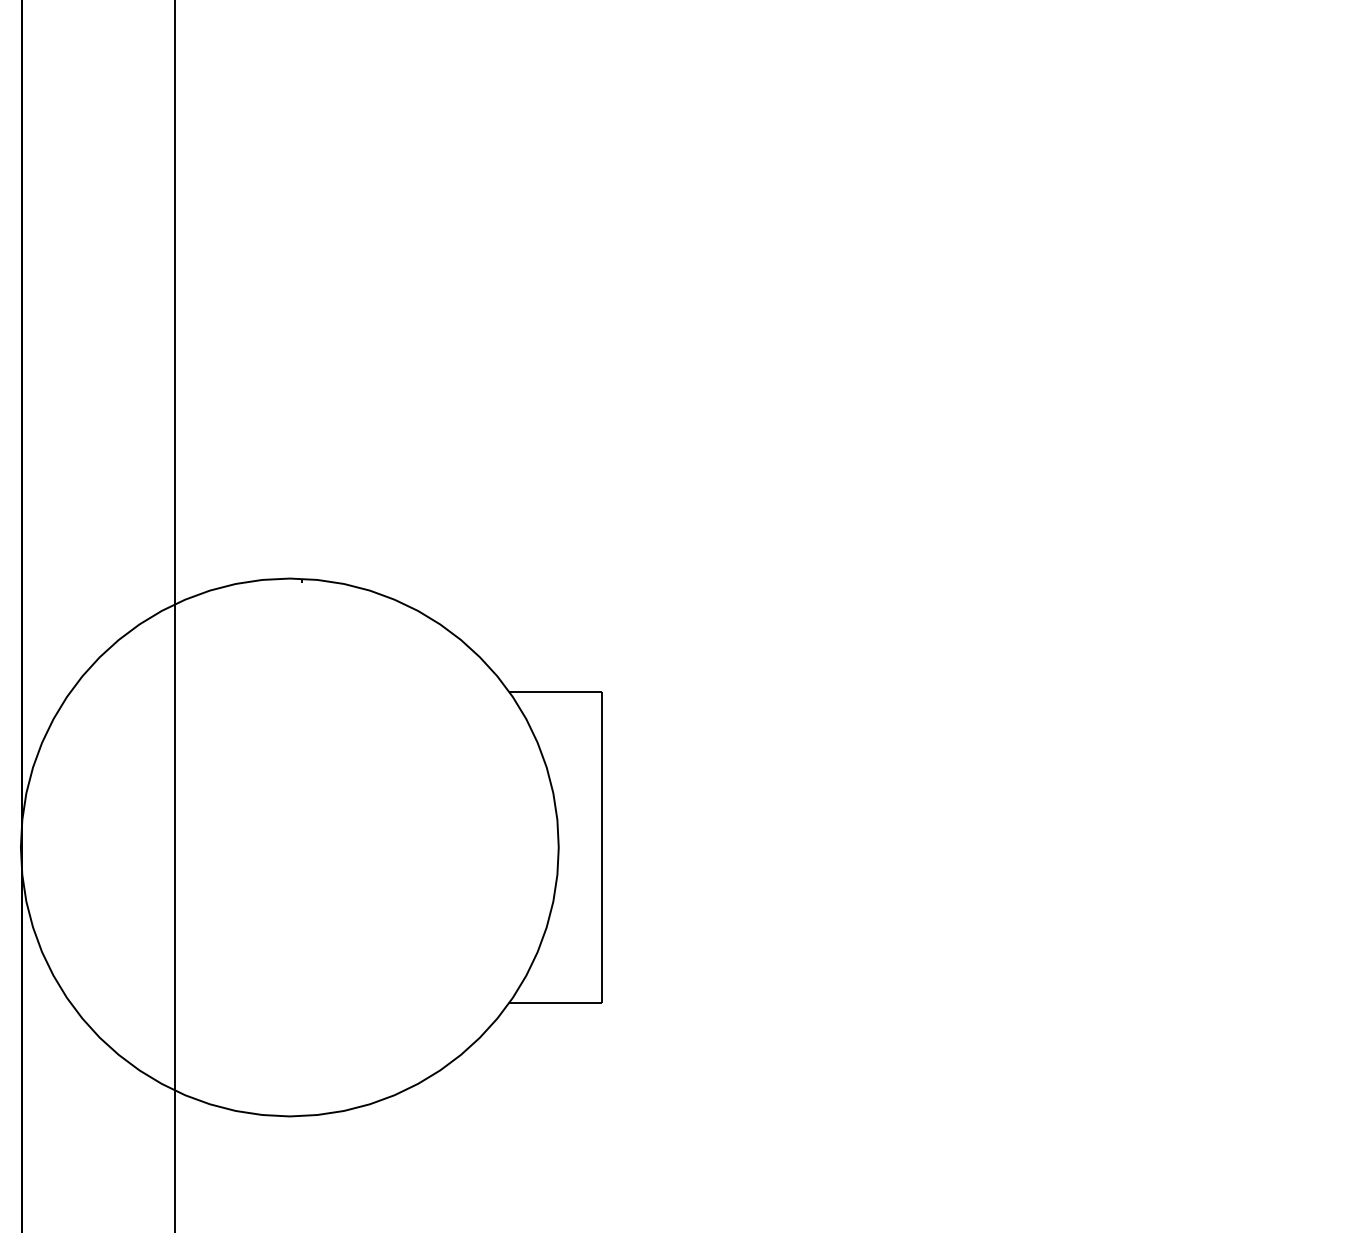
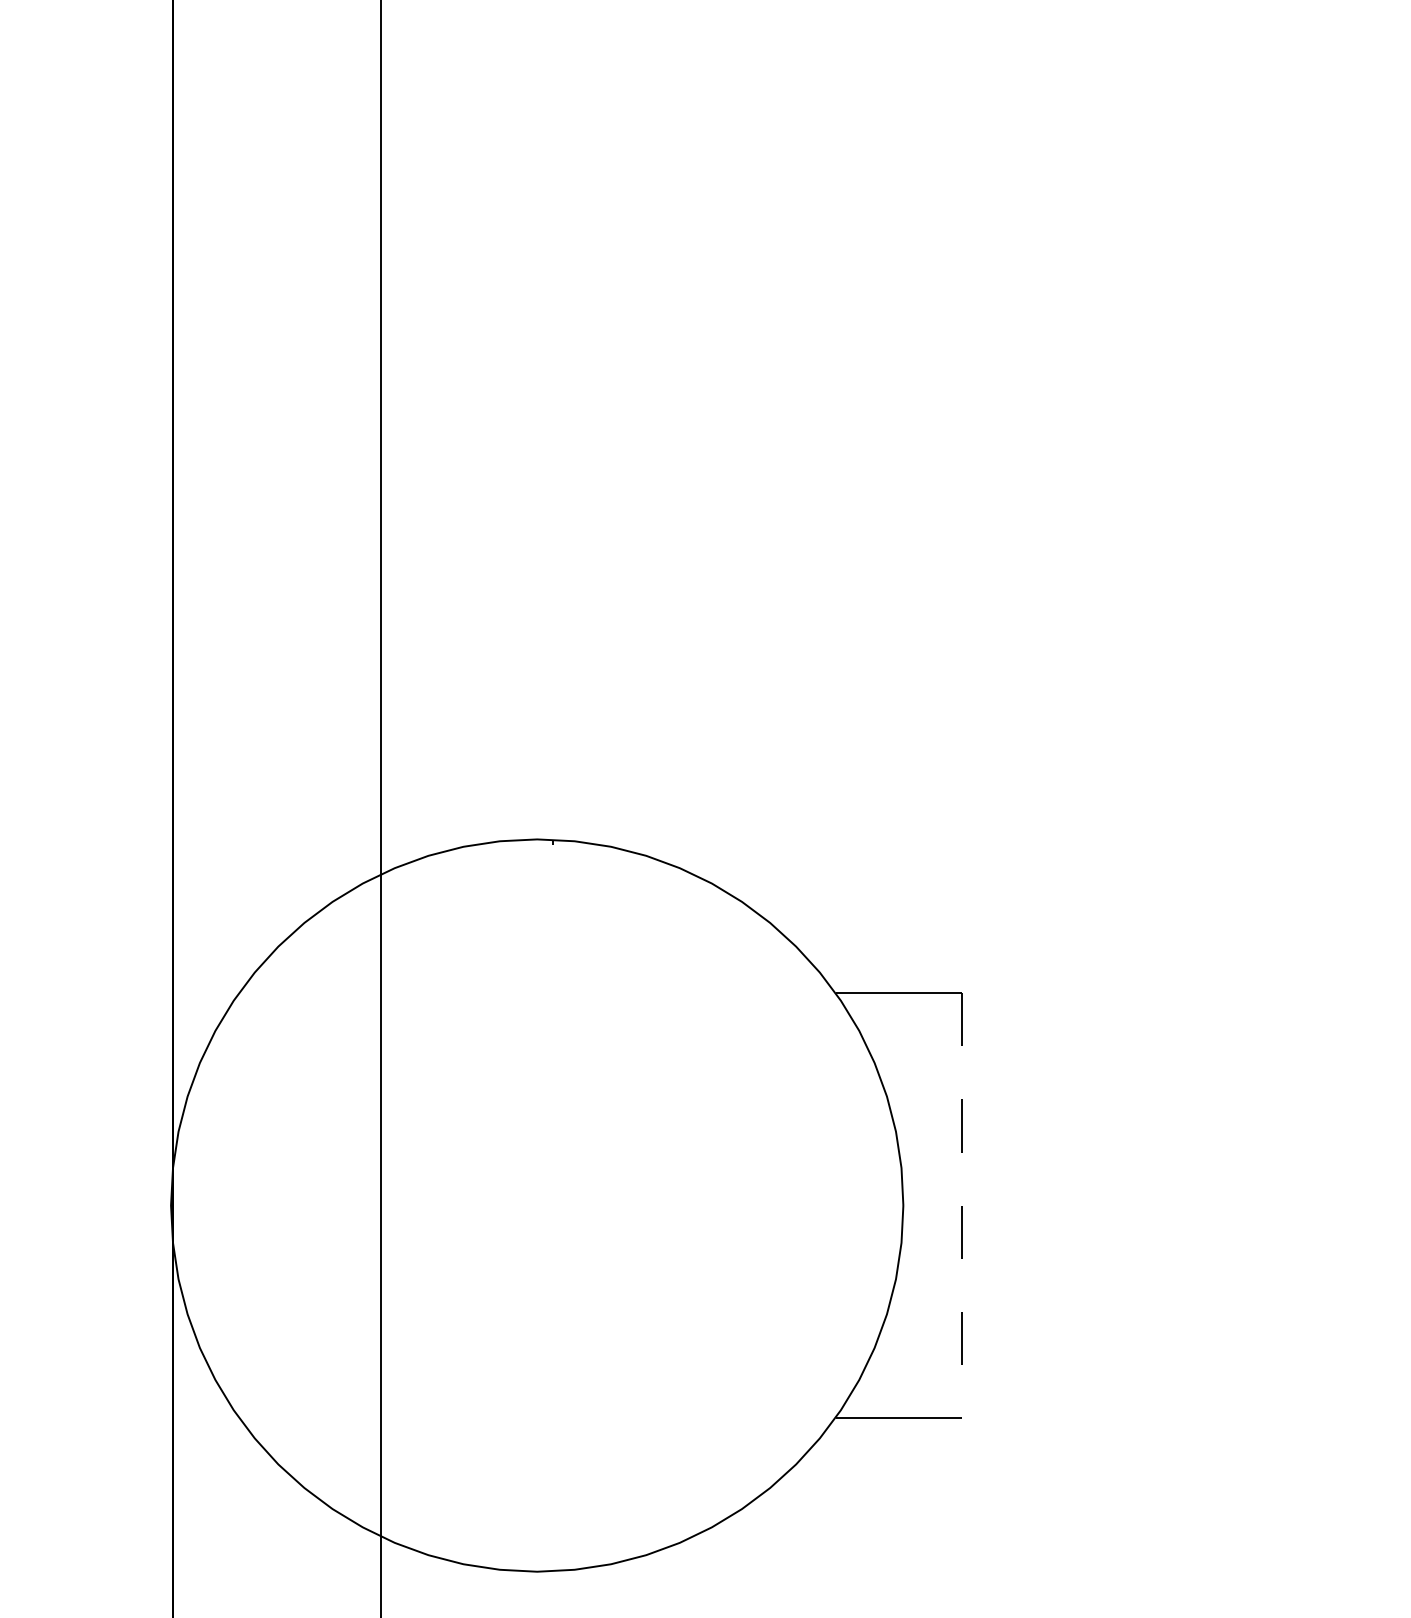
line: (601, 847) -> (961, 1205), solid -> dashed

